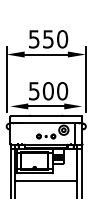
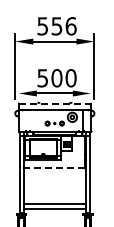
text: (61, 39) -> (70, 26), 550 -> 556
line: (45, 116) -> (54, 103), solid -> dashed
line: (45, 181) -> (54, 168), solid -> dashed

